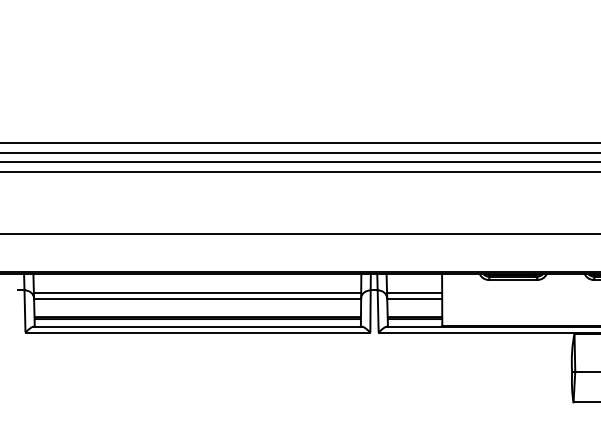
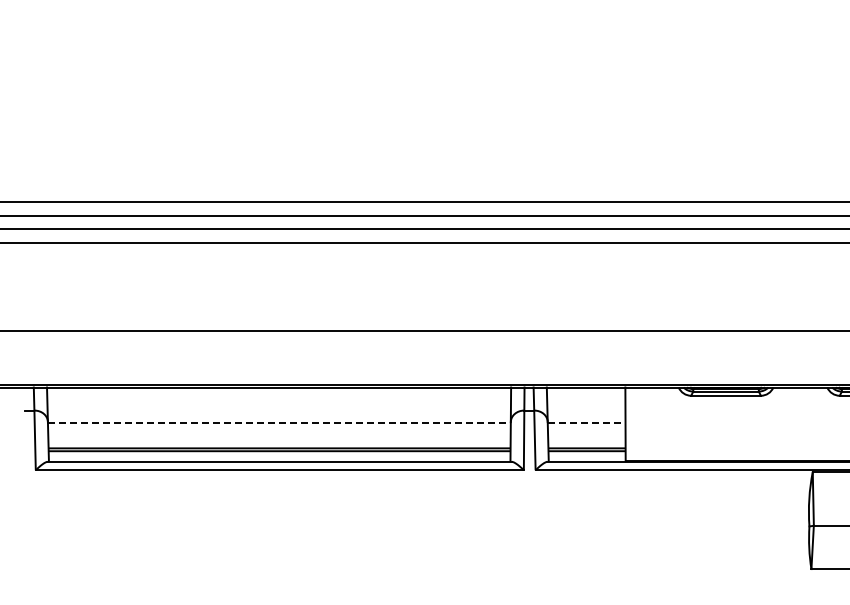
line: (196, 292) -> (278, 413), removed
line: (414, 292) -> (586, 413), removed
line: (197, 299) -> (279, 423), solid -> dashed
line: (414, 299) -> (586, 423), solid -> dashed

